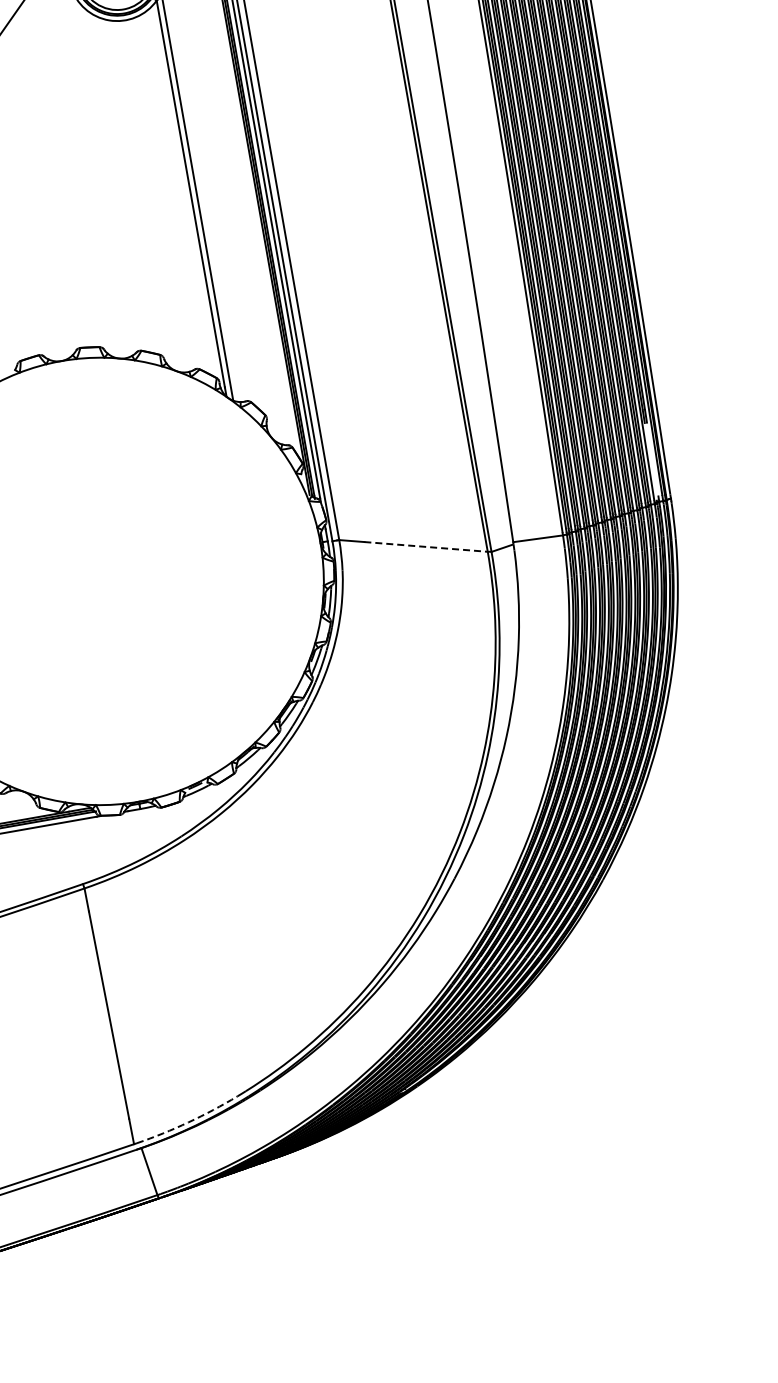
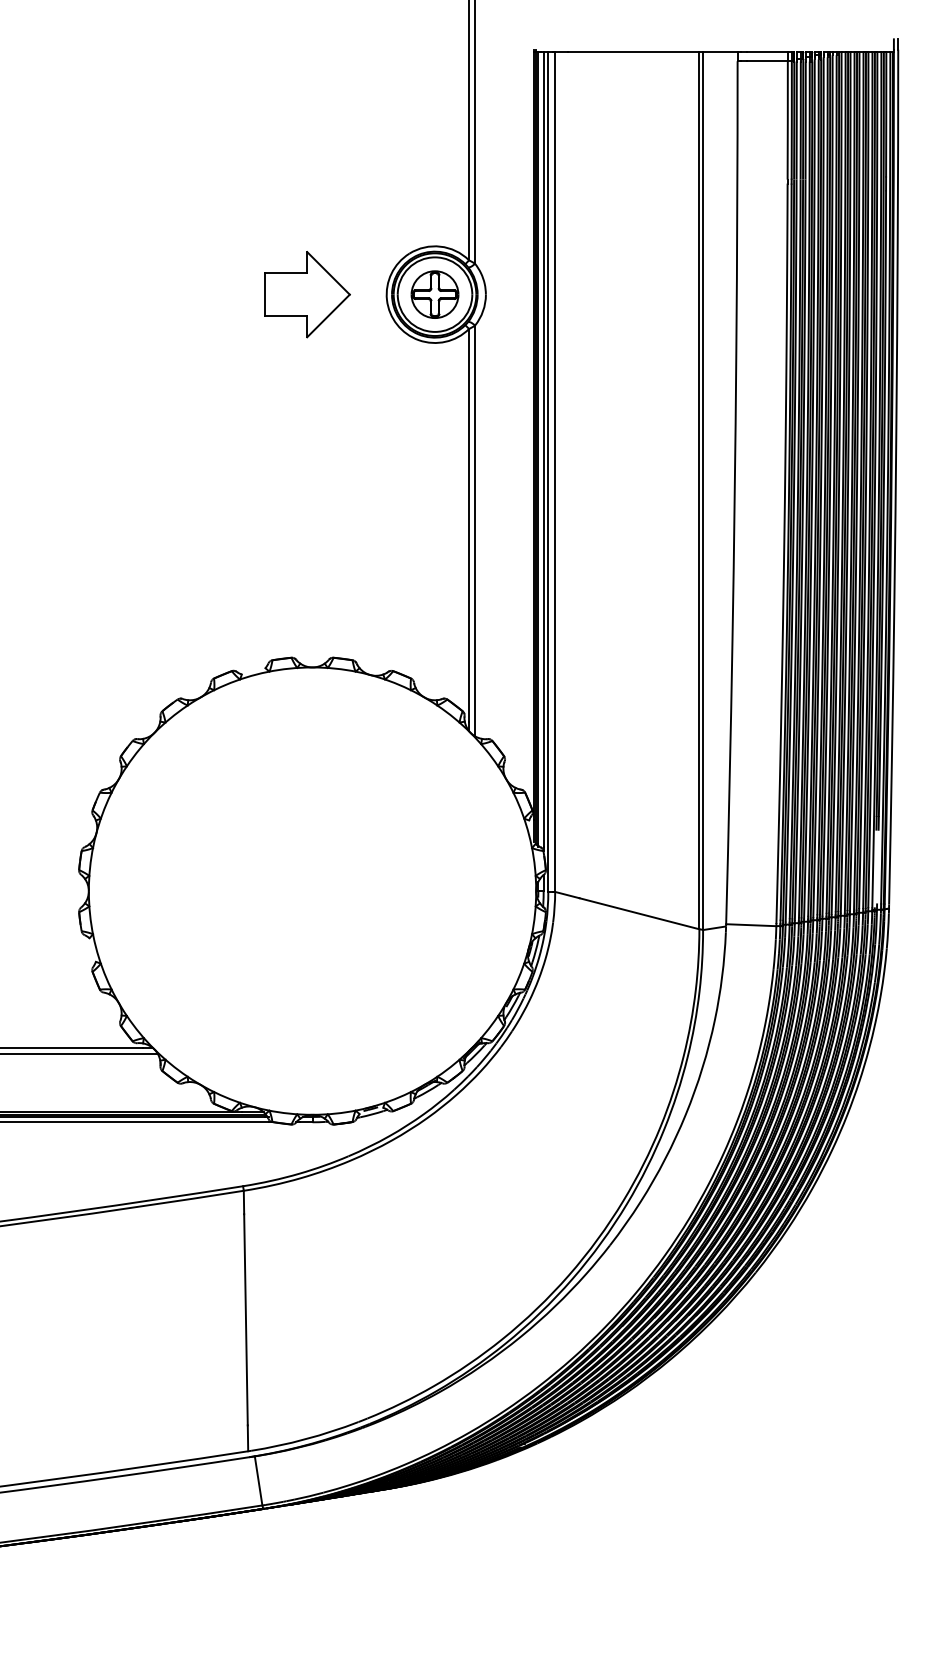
line: (426, 546) -> (639, 913), dashed -> solid
arc: (188, 1122) -> (305, 1439), dashed -> solid

